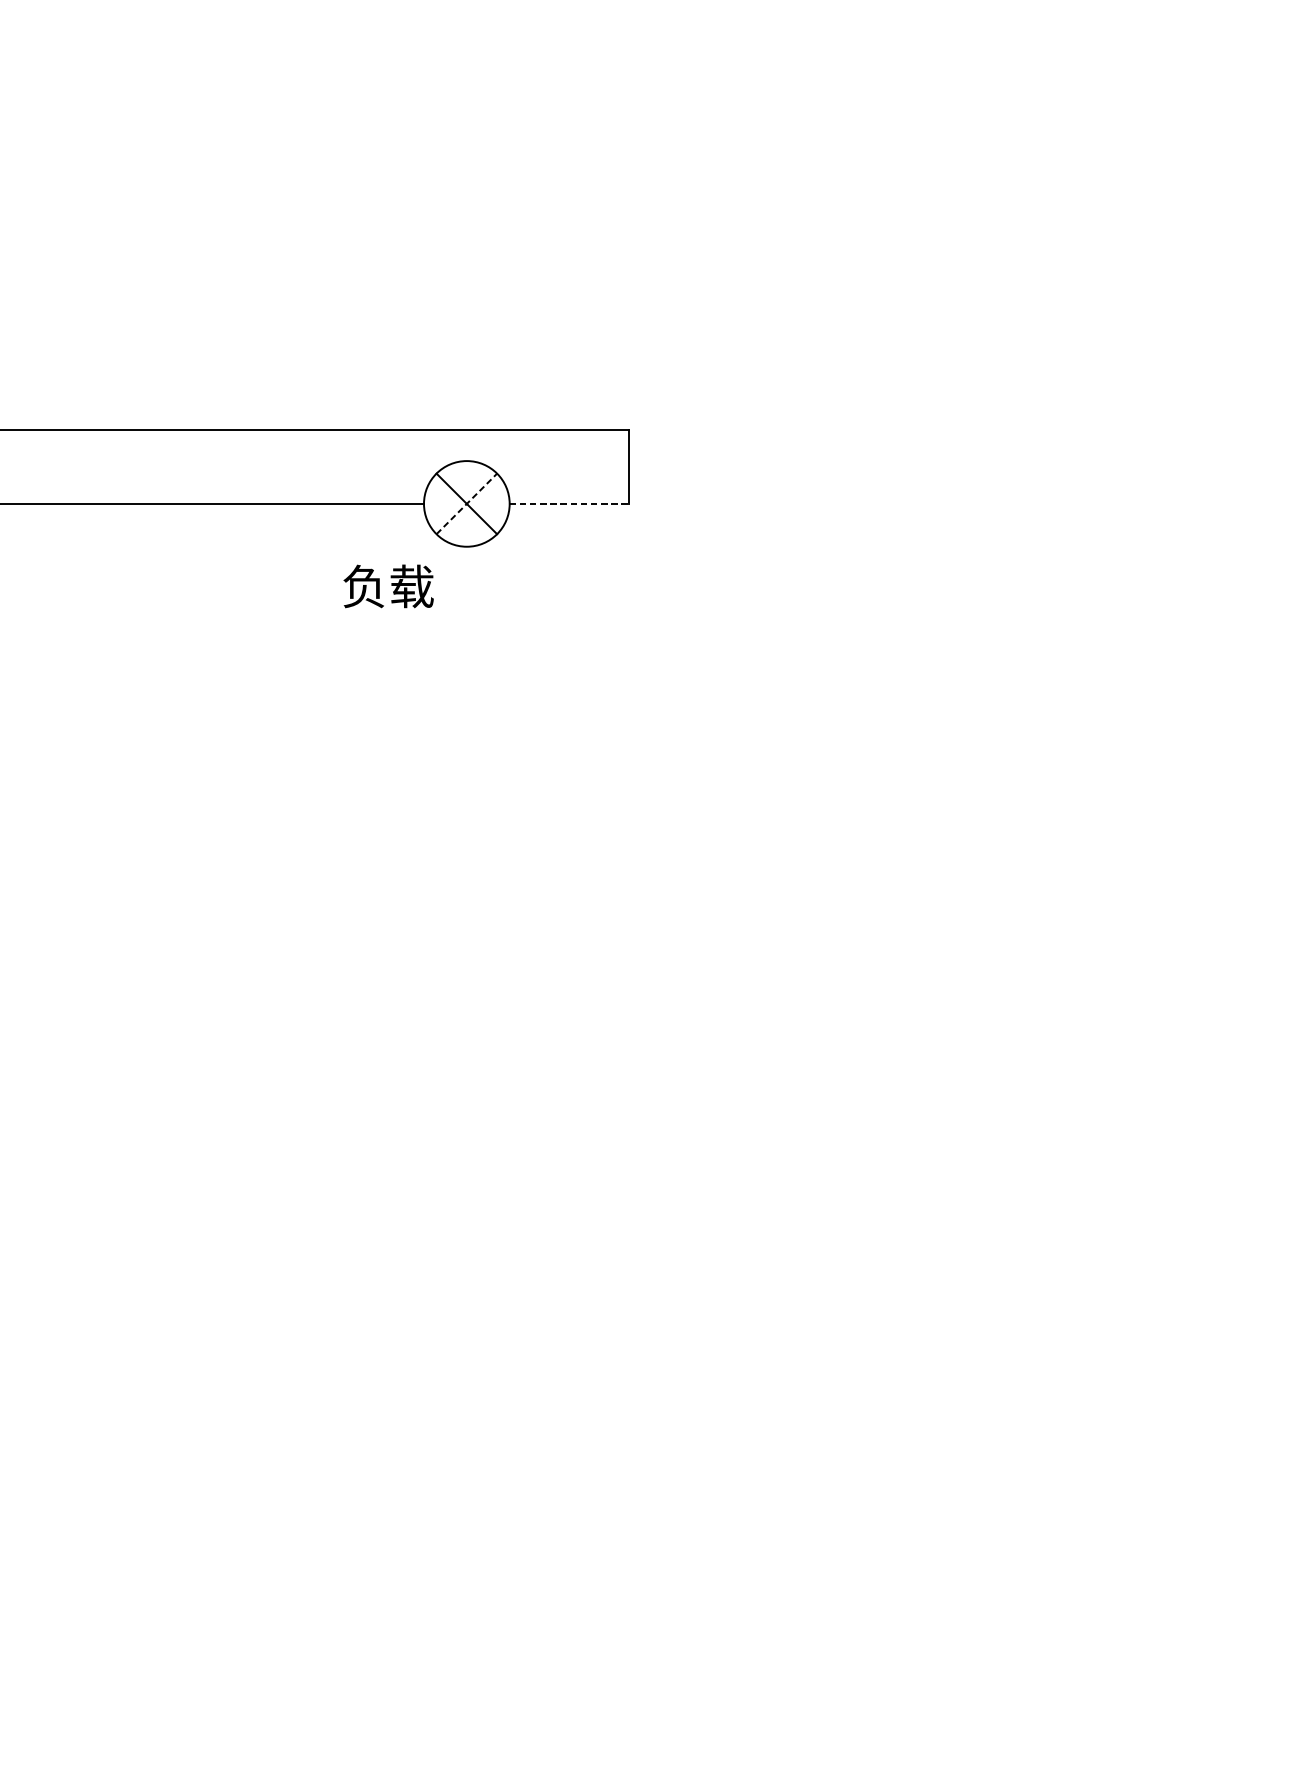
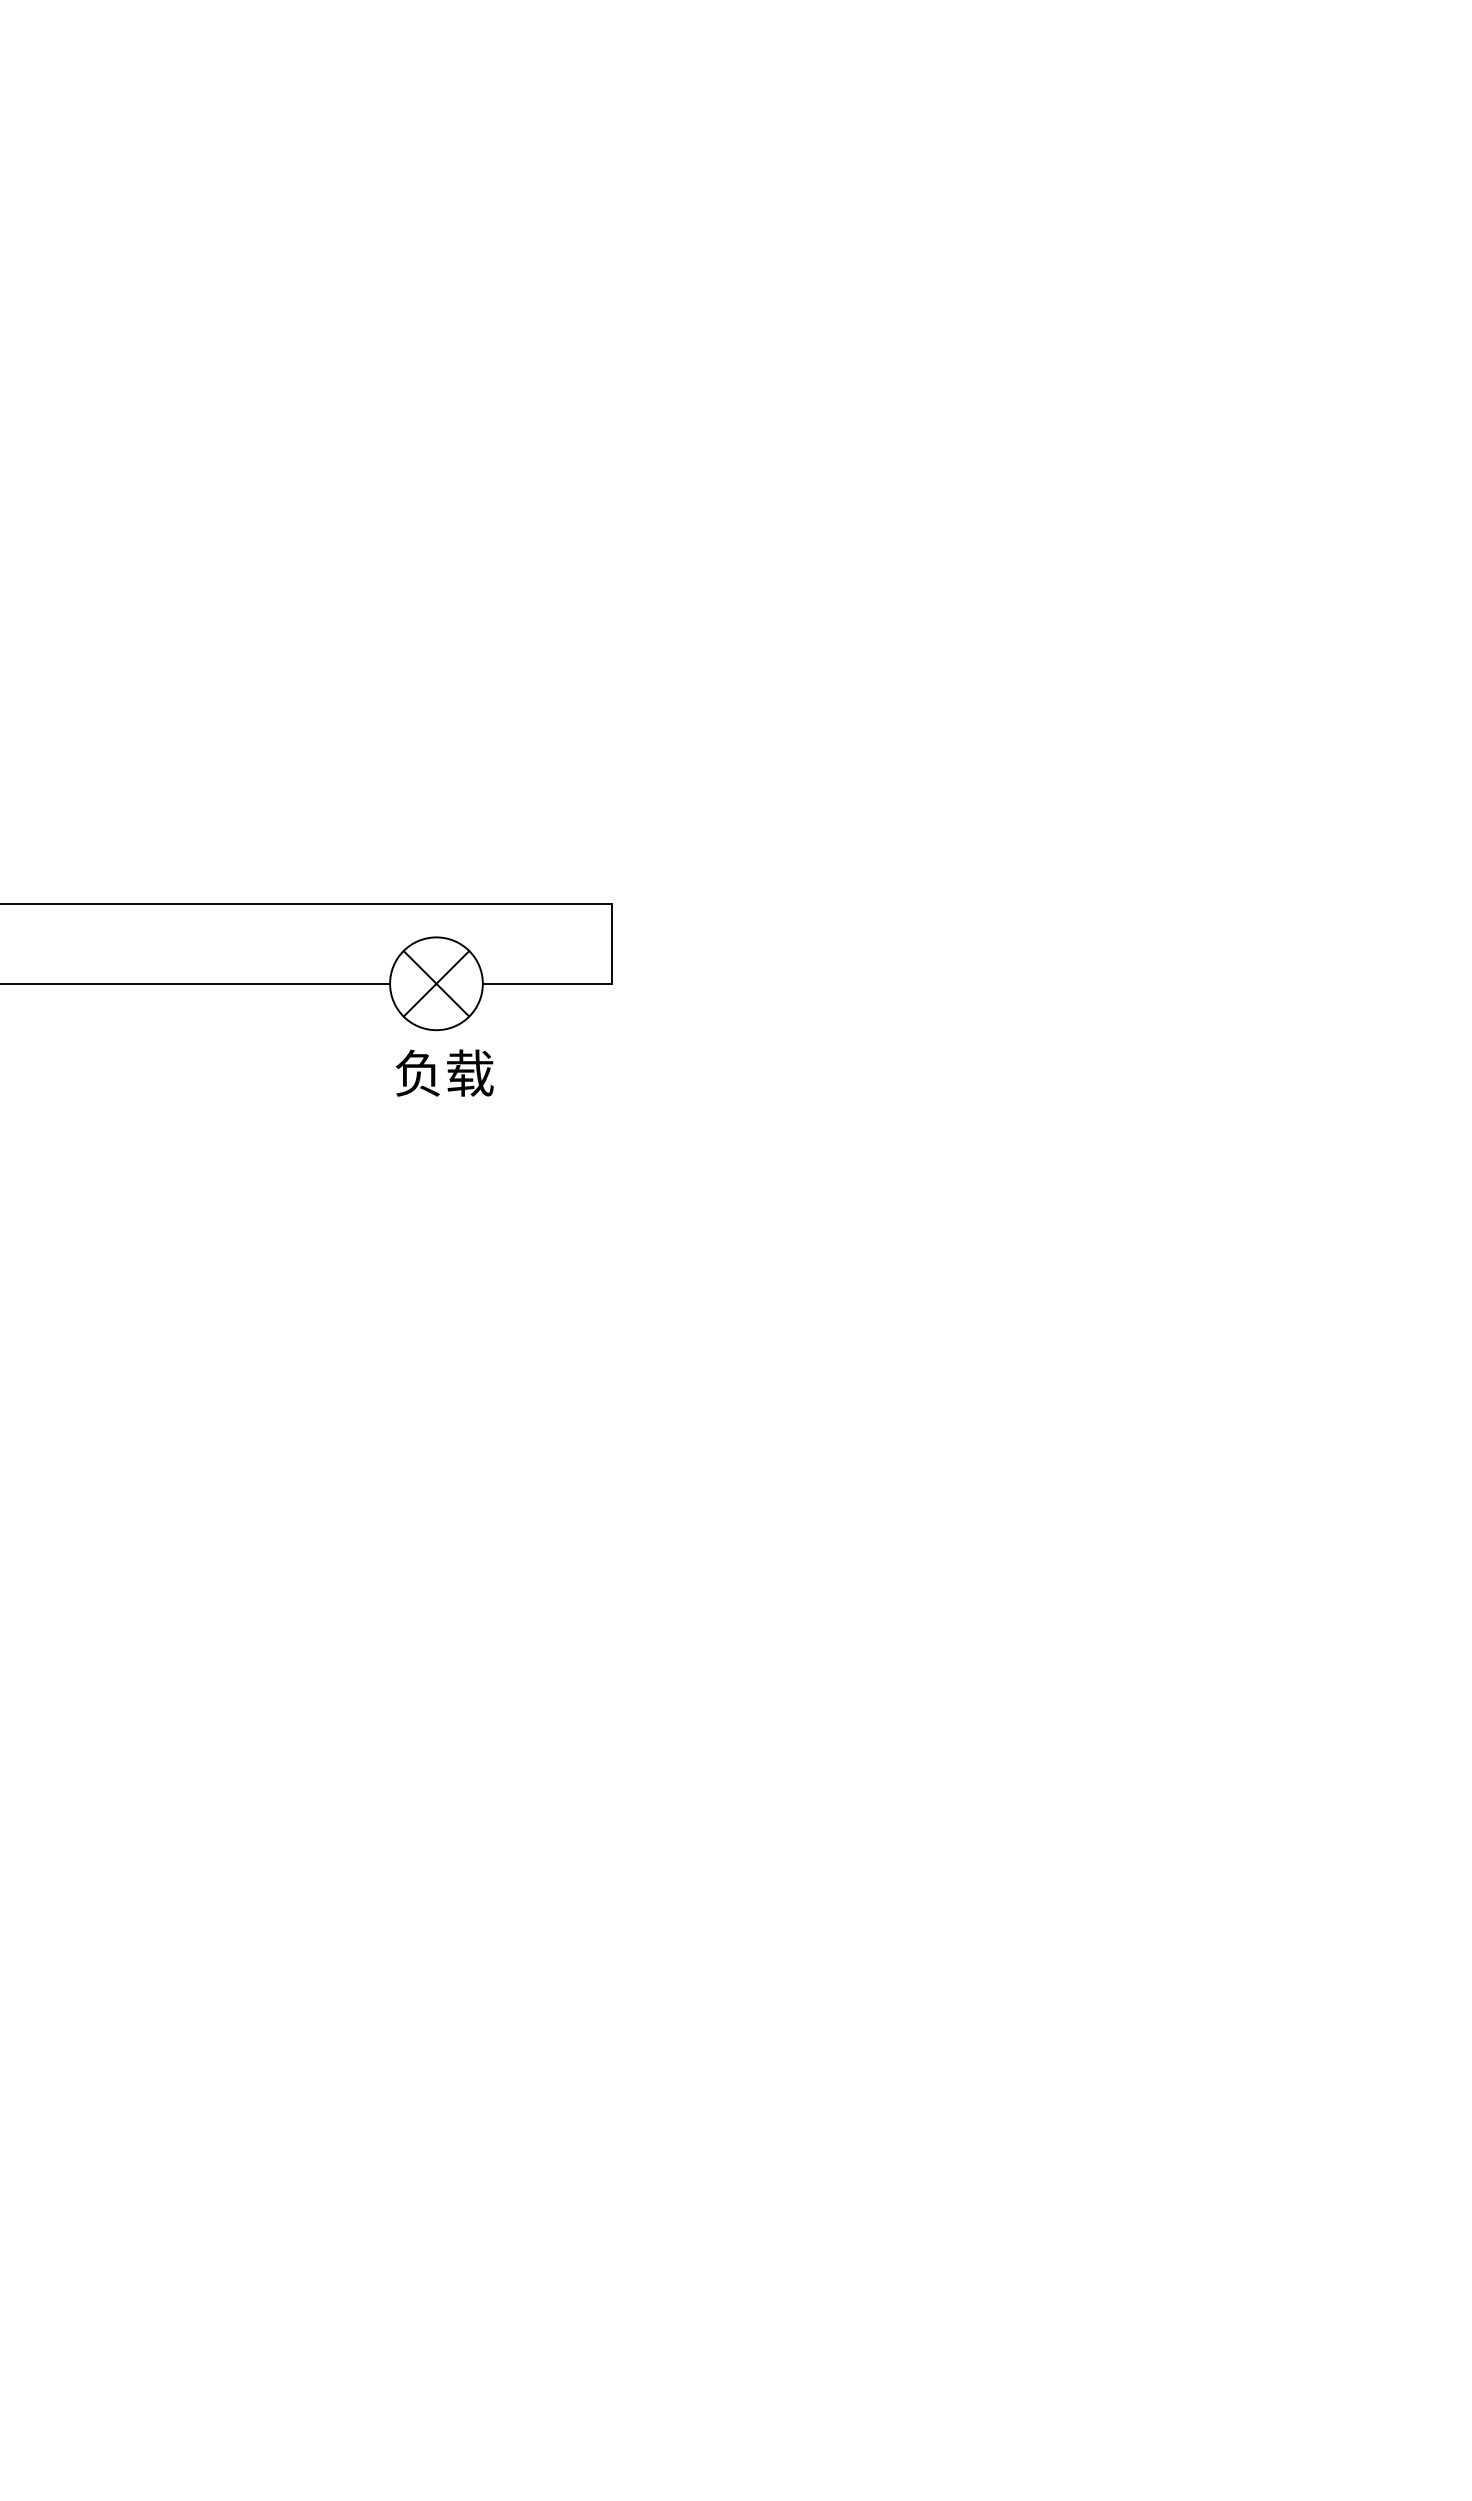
line: (466, 503) -> (436, 983), dashed -> solid
line: (569, 503) -> (547, 983), dashed -> solid
text: (388, 585) -> (444, 1072), moved

